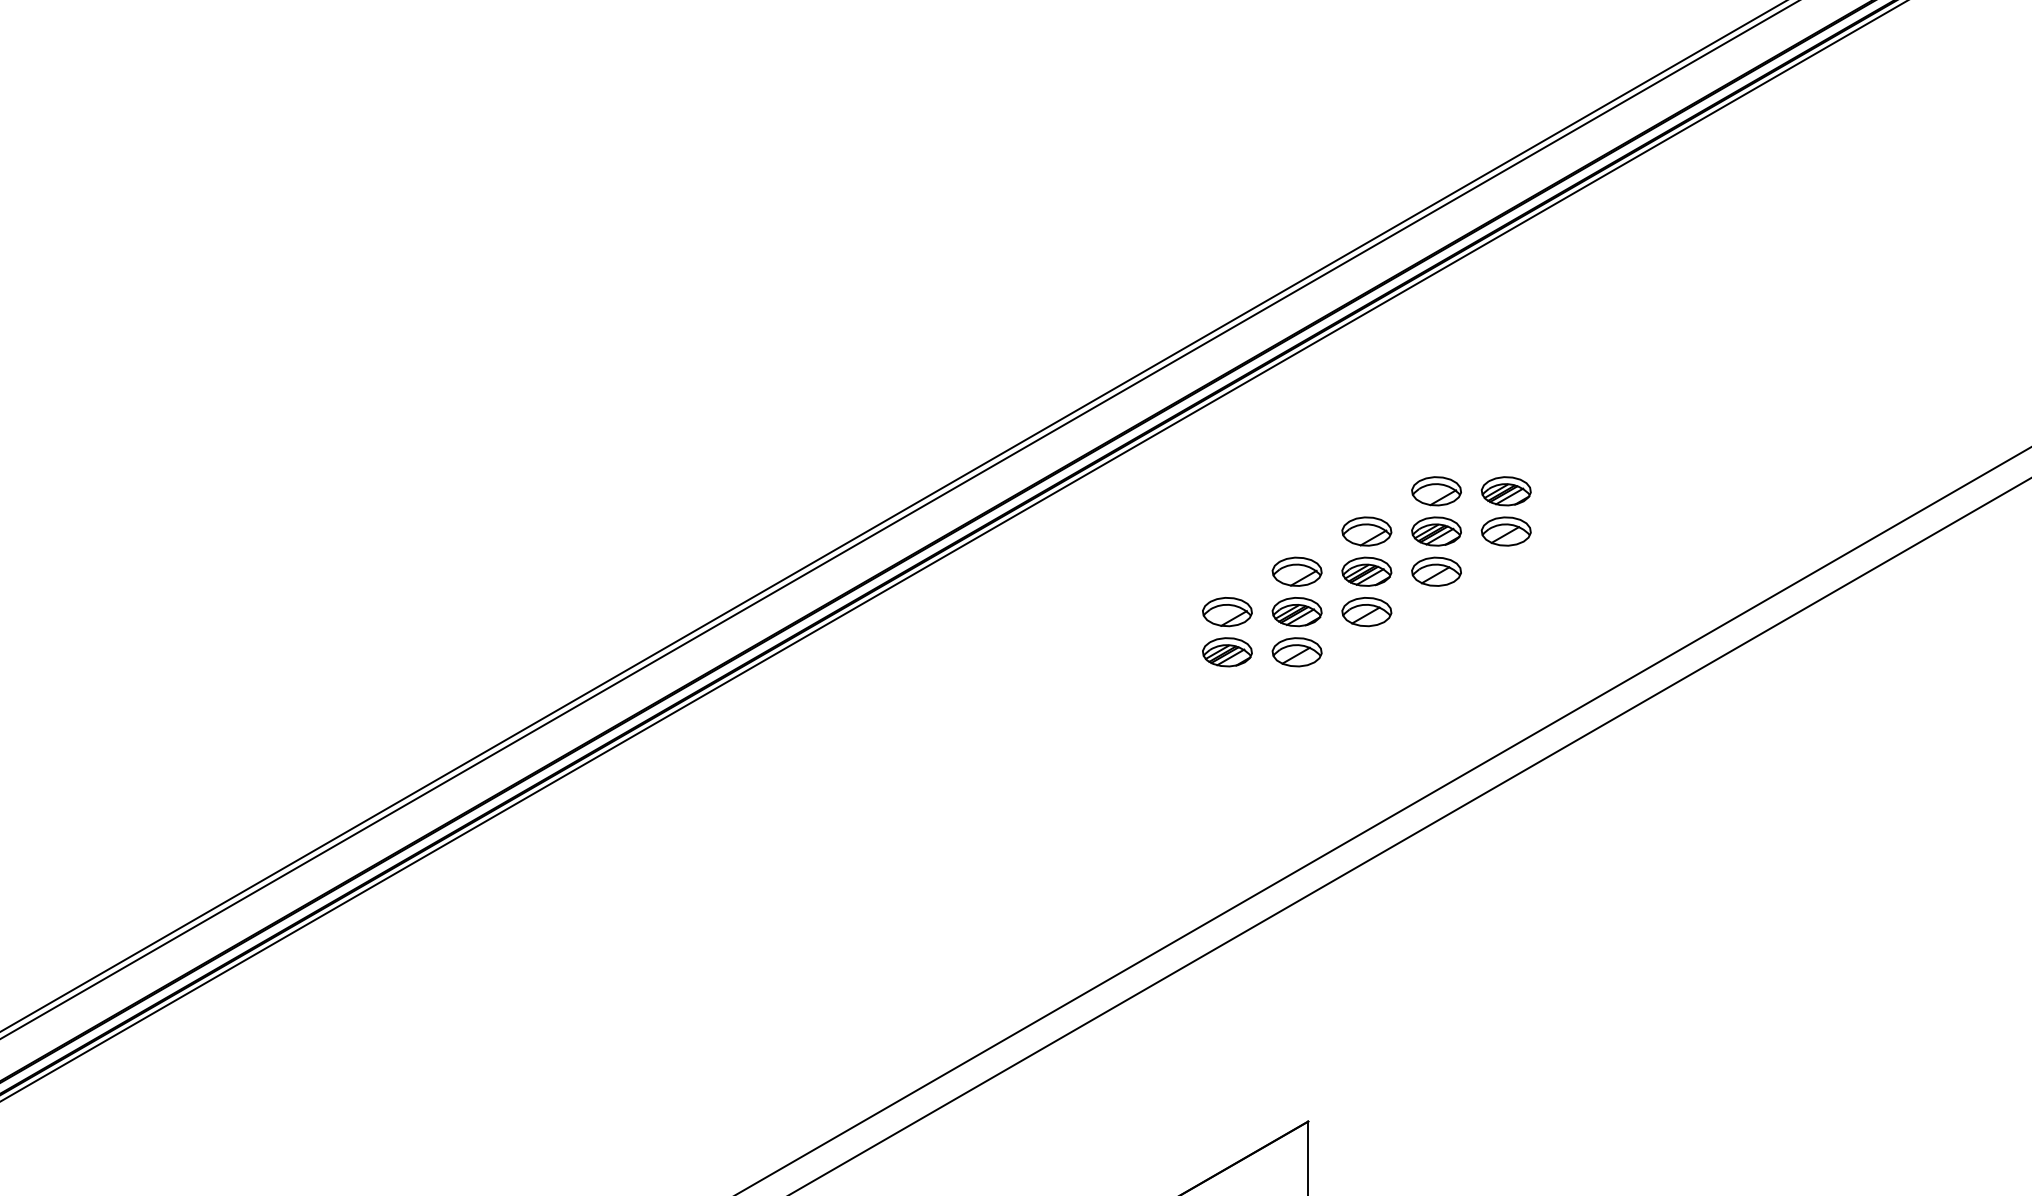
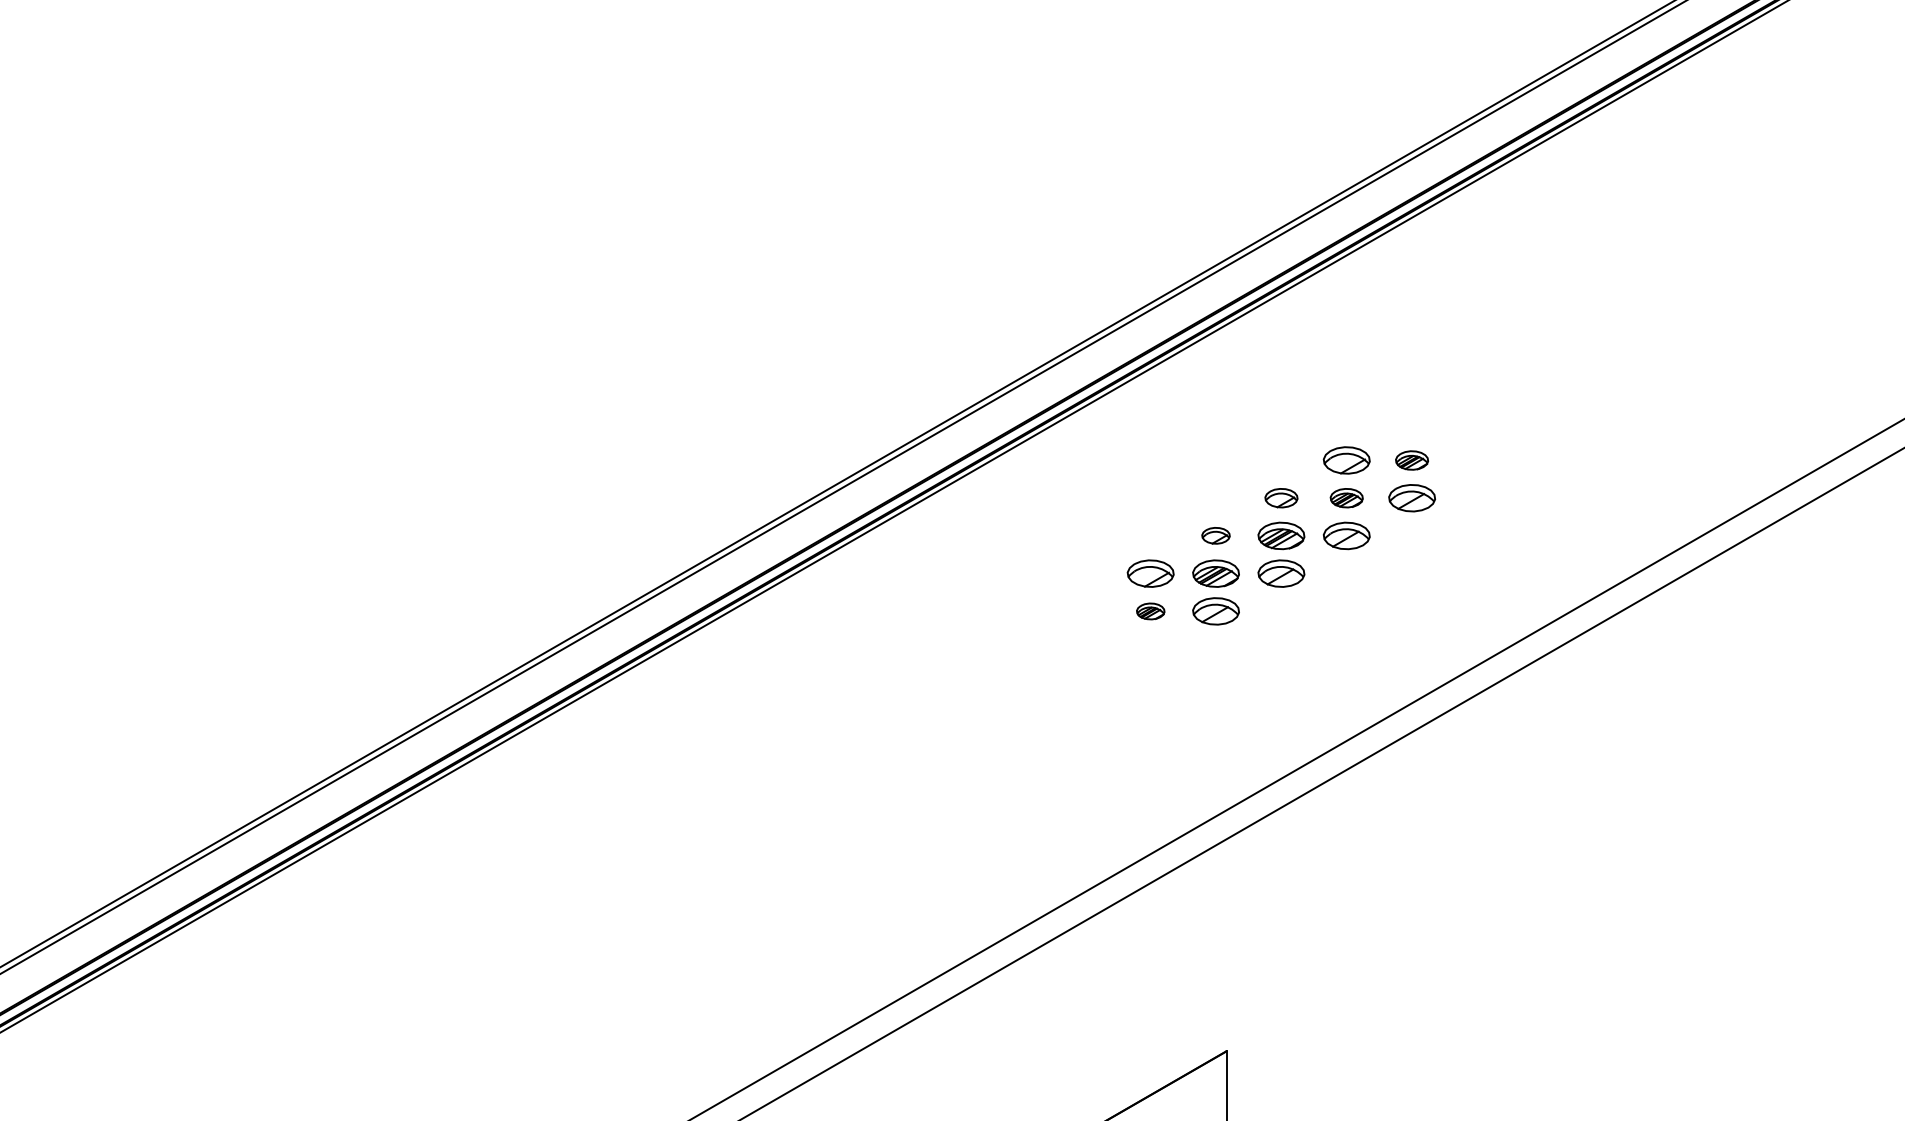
part: (1505, 491) -> (1411, 460), size x0.7
part: (1366, 531) -> (1281, 498), size x0.7
part: (1436, 531) -> (1346, 498), size x0.7
part: (1296, 571) -> (1215, 535), size x0.6
part: (1227, 652) -> (1150, 611), size x0.6

